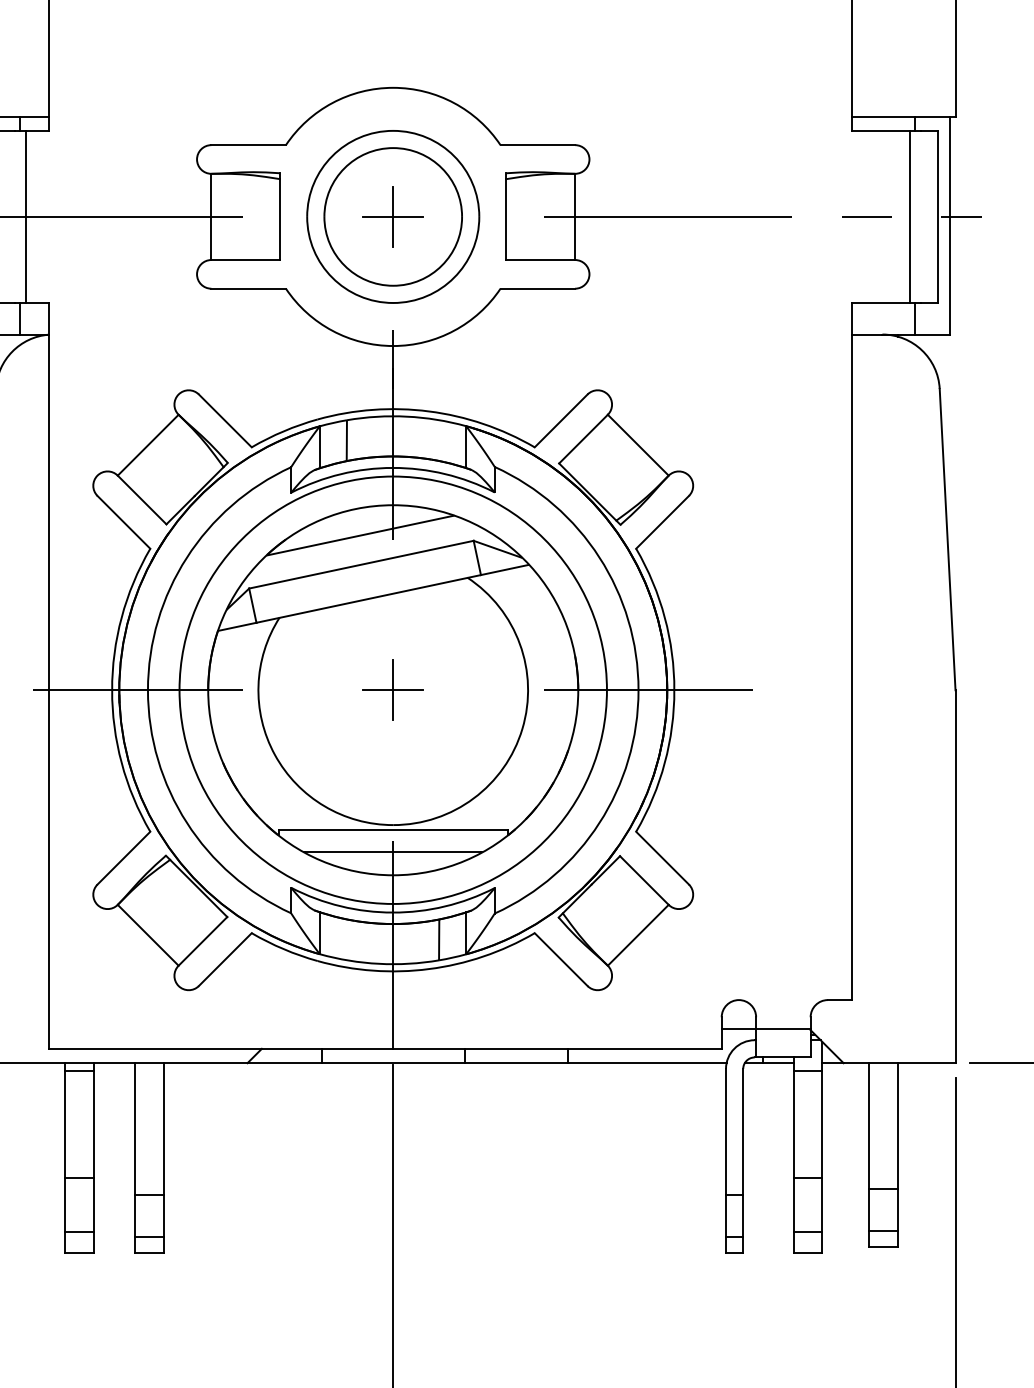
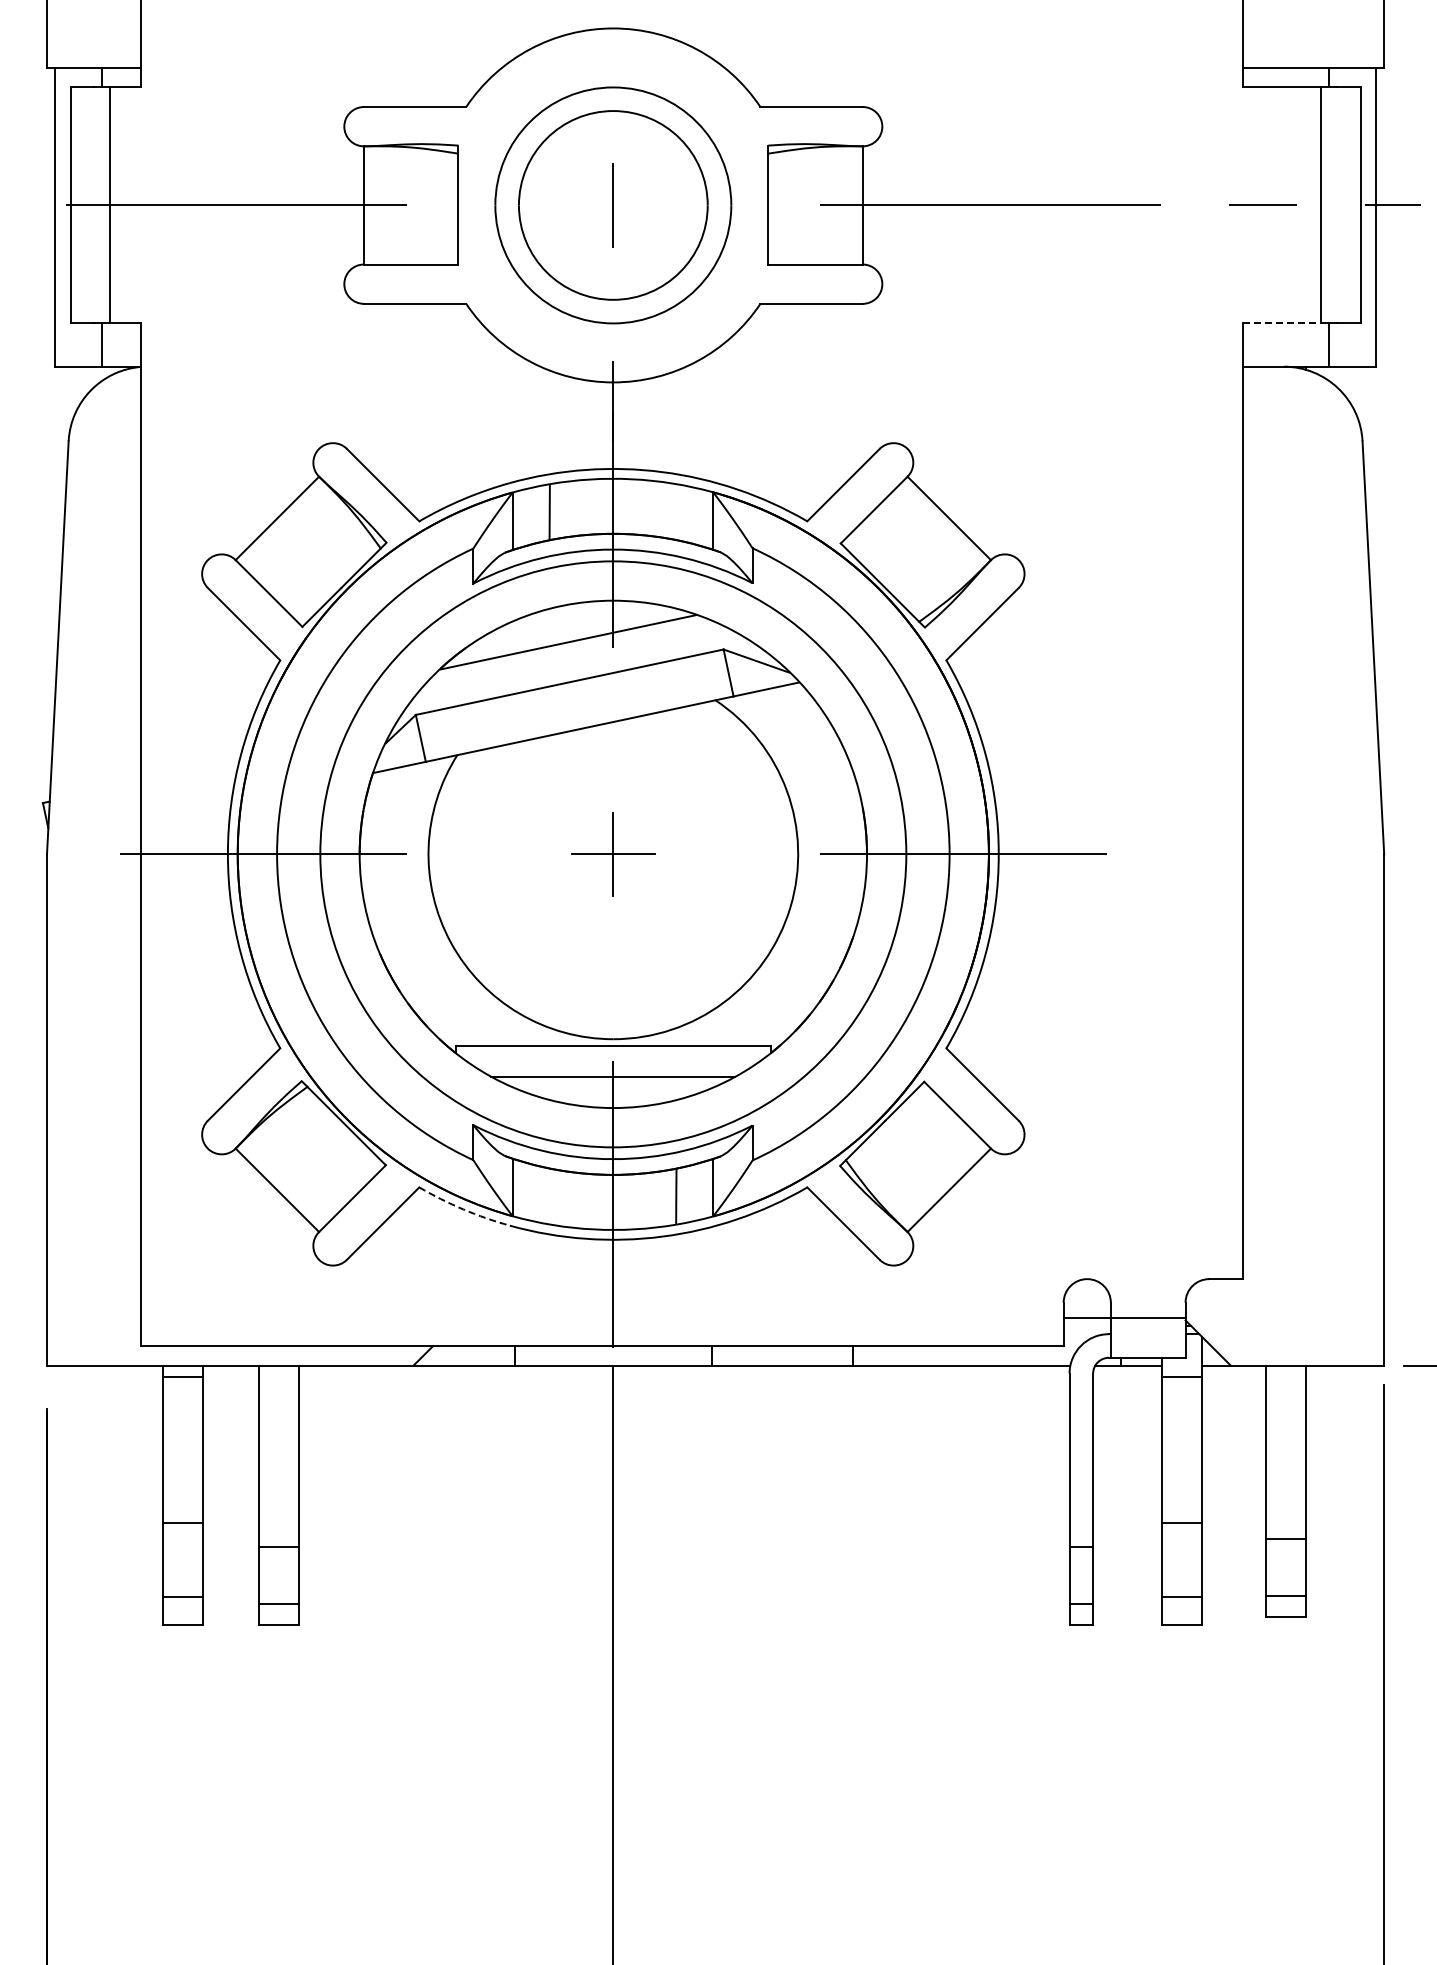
line: (393, 216) -> (613, 205), removed
line: (881, 303) -> (1282, 323), solid -> dashed
arc: (283, 949) -> (463, 1209), solid -> dashed

